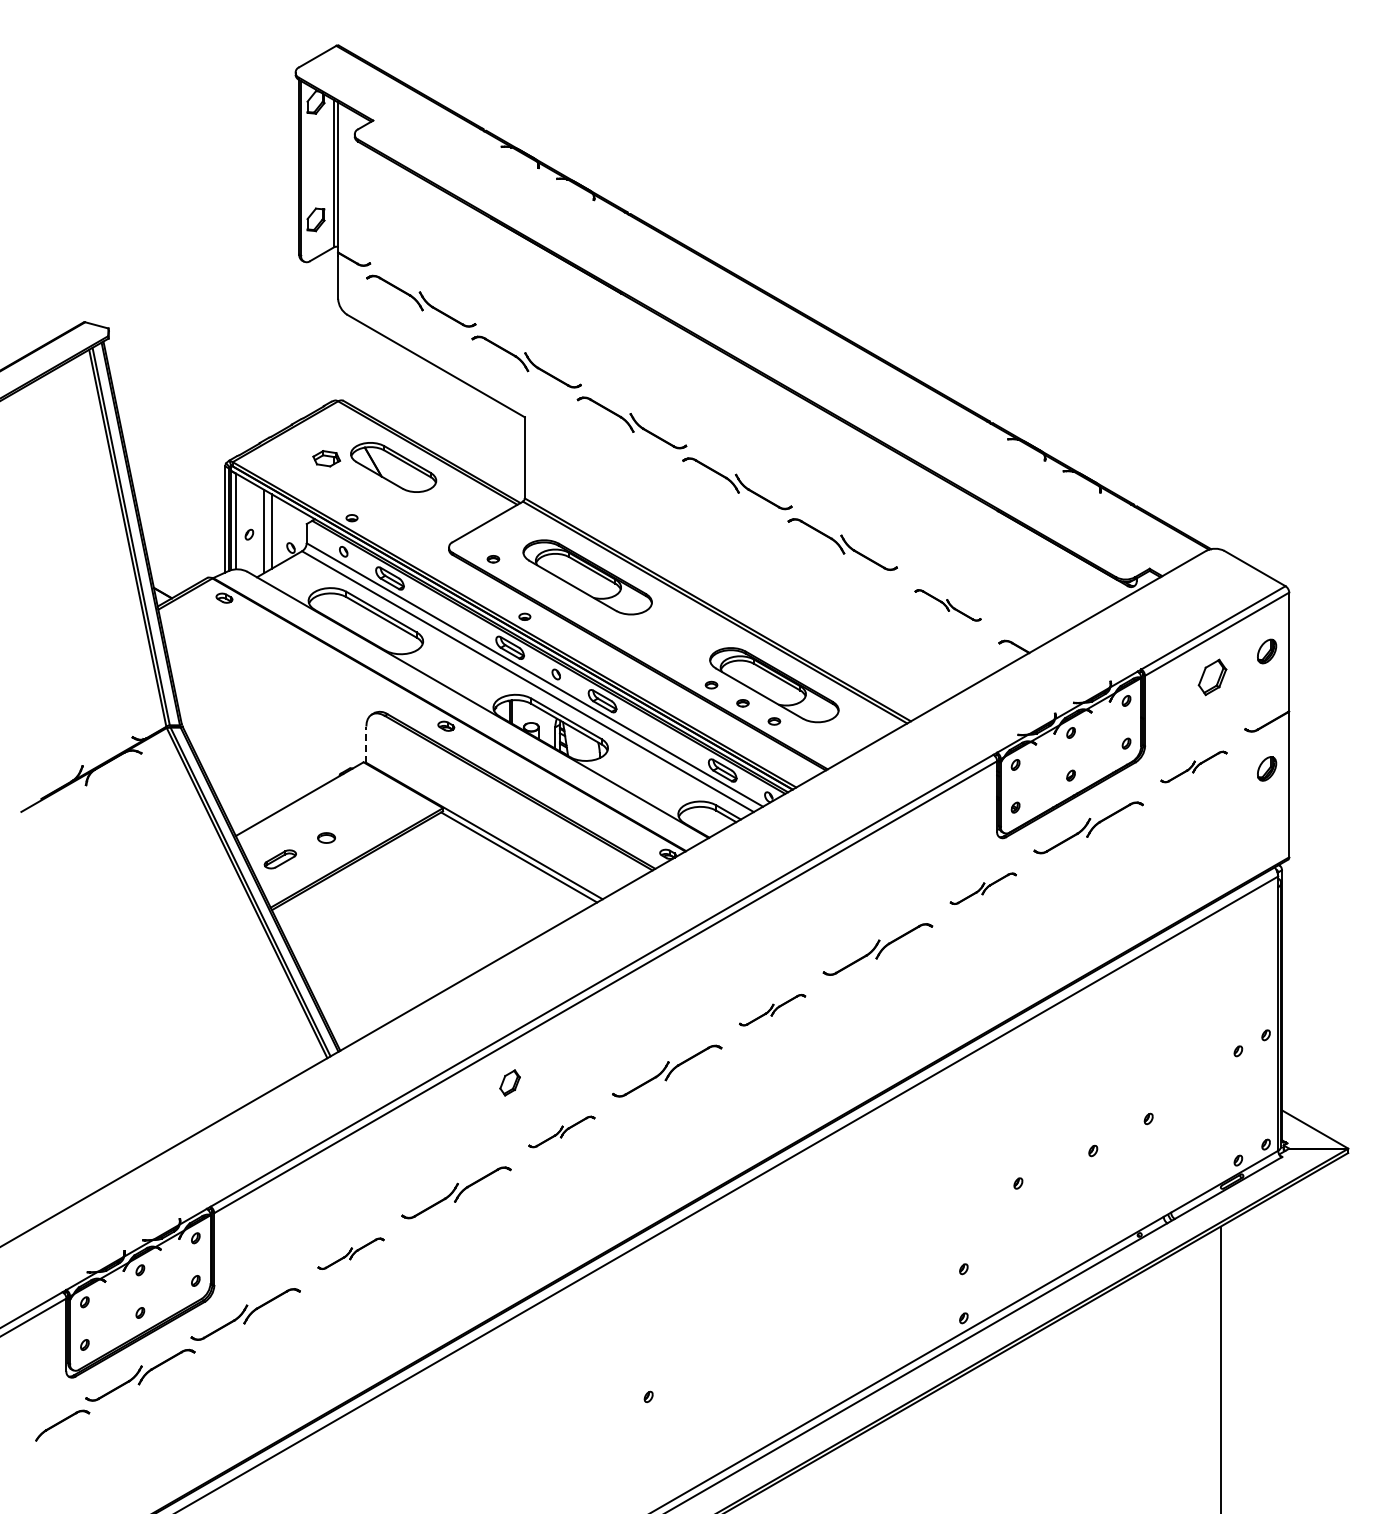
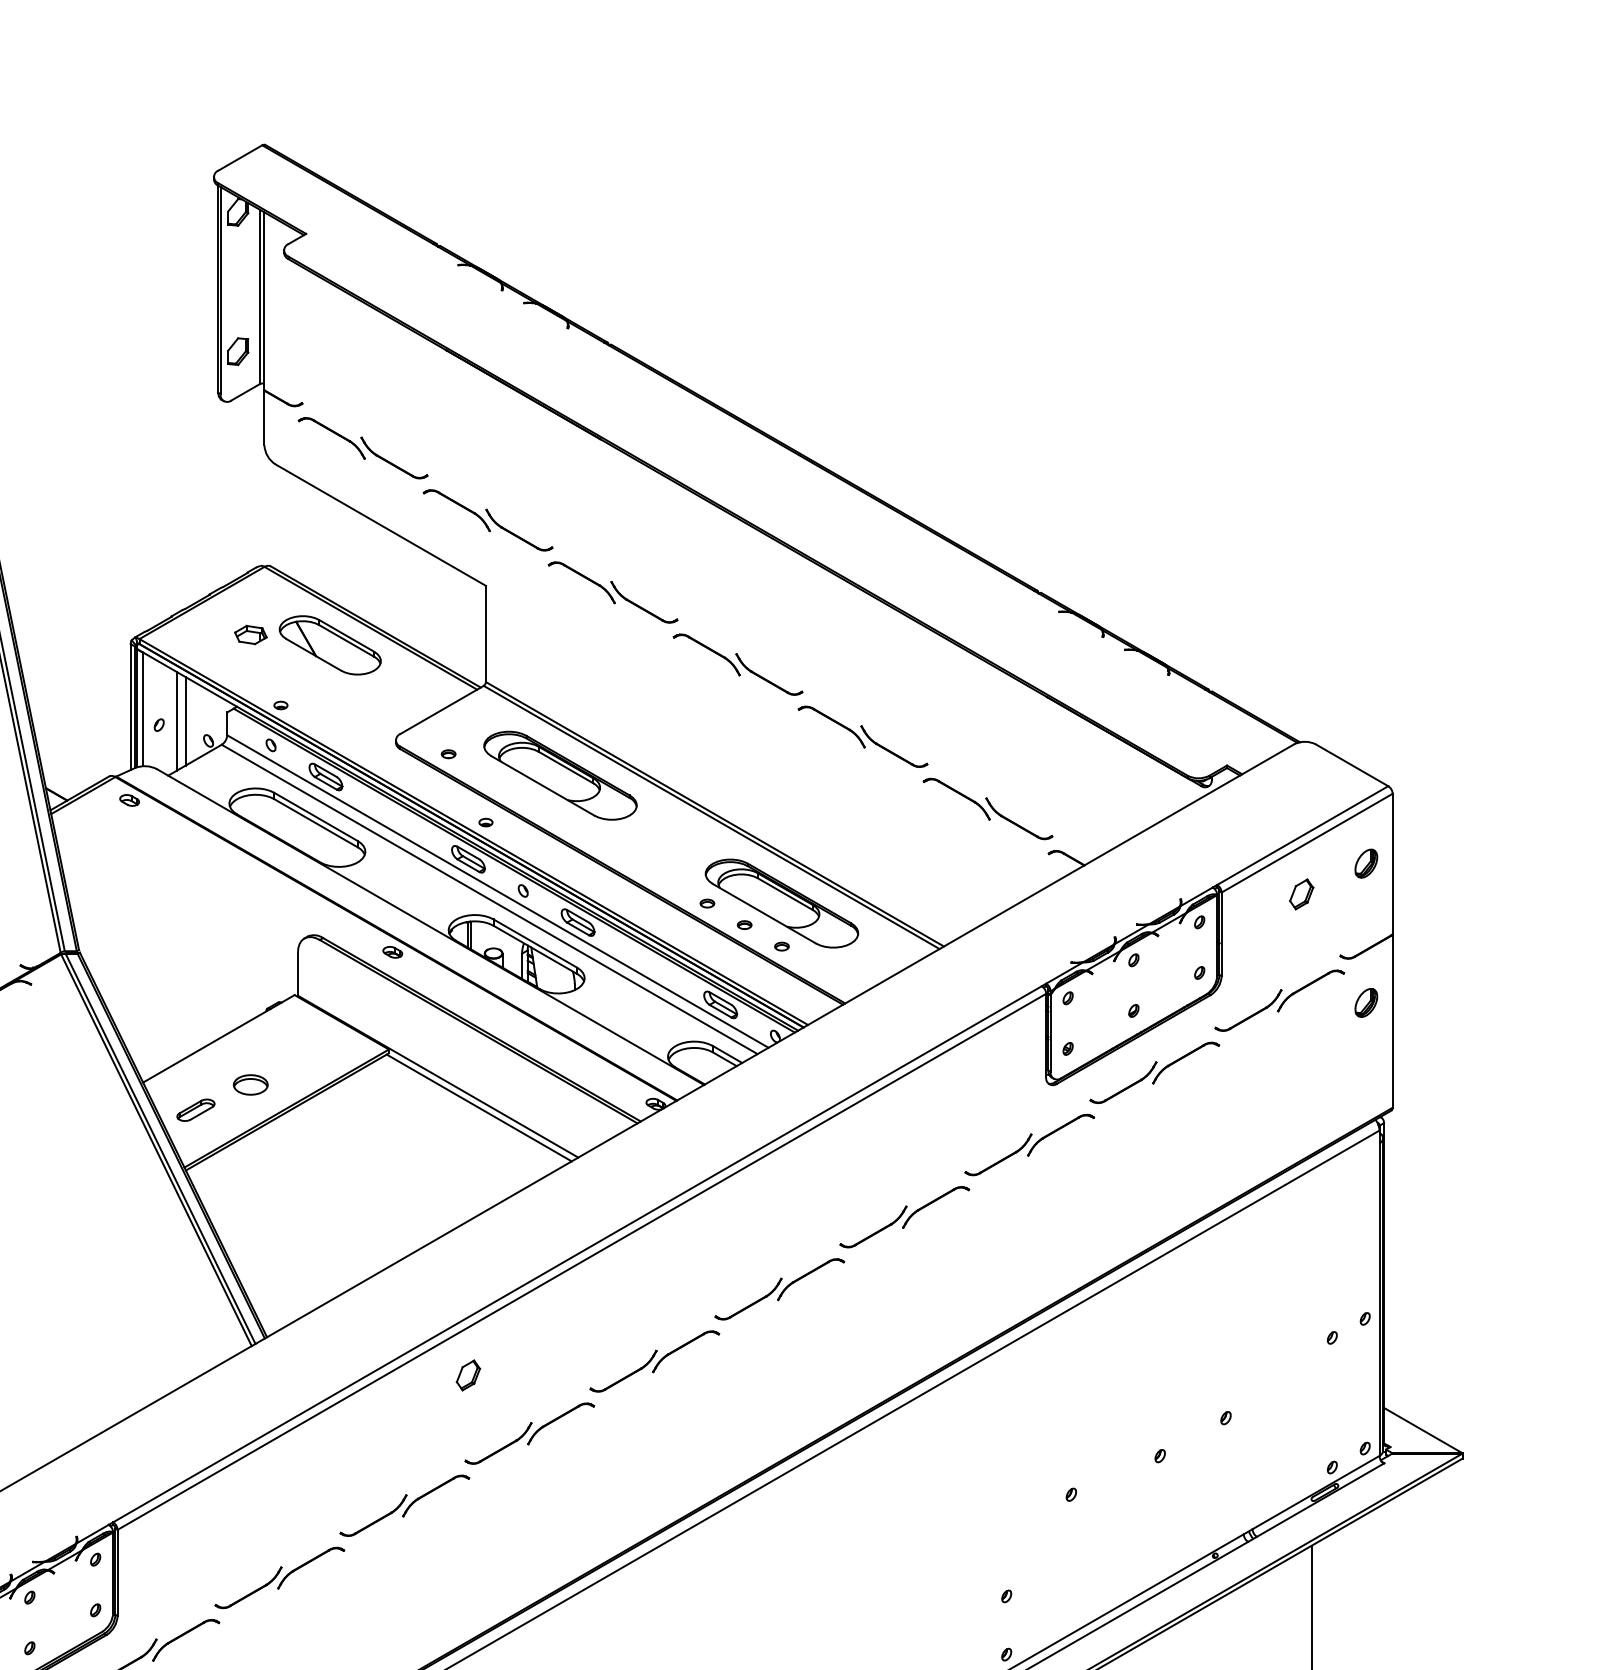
part: (947, 605) -> (987, 809), size x1.67
part: (1212, 677) -> (1301, 894), size x0.71
line: (366, 744) -> (298, 973), dashed -> solid
part: (1193, 766) -> (1279, 1000), size x1.67
part: (326, 837) -> (250, 1084), size x1.67
part: (983, 888) -> (1029, 1144), size x1.67
part: (772, 1009) -> (779, 1288), size x1.67
part: (561, 1131) -> (529, 1433), size x1.67
part: (350, 1253) -> (279, 1577), size x1.67

